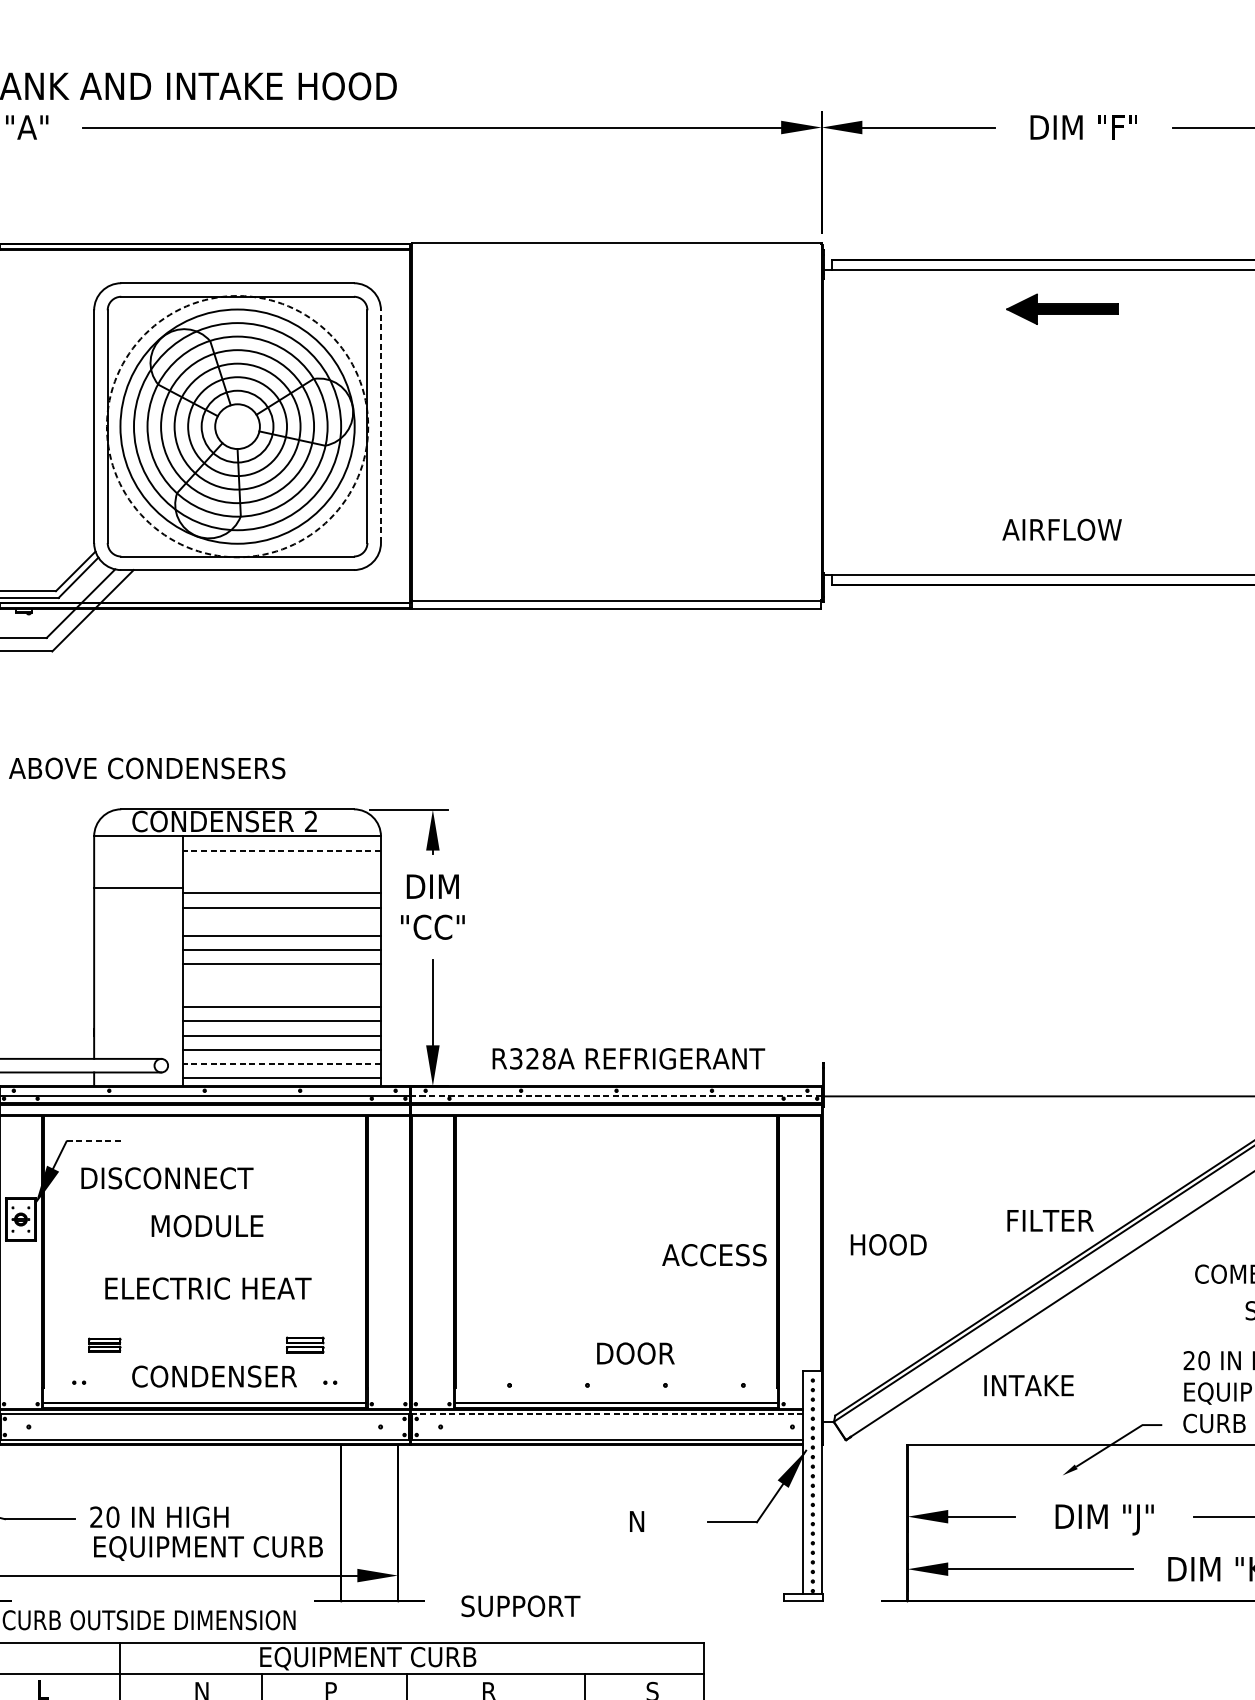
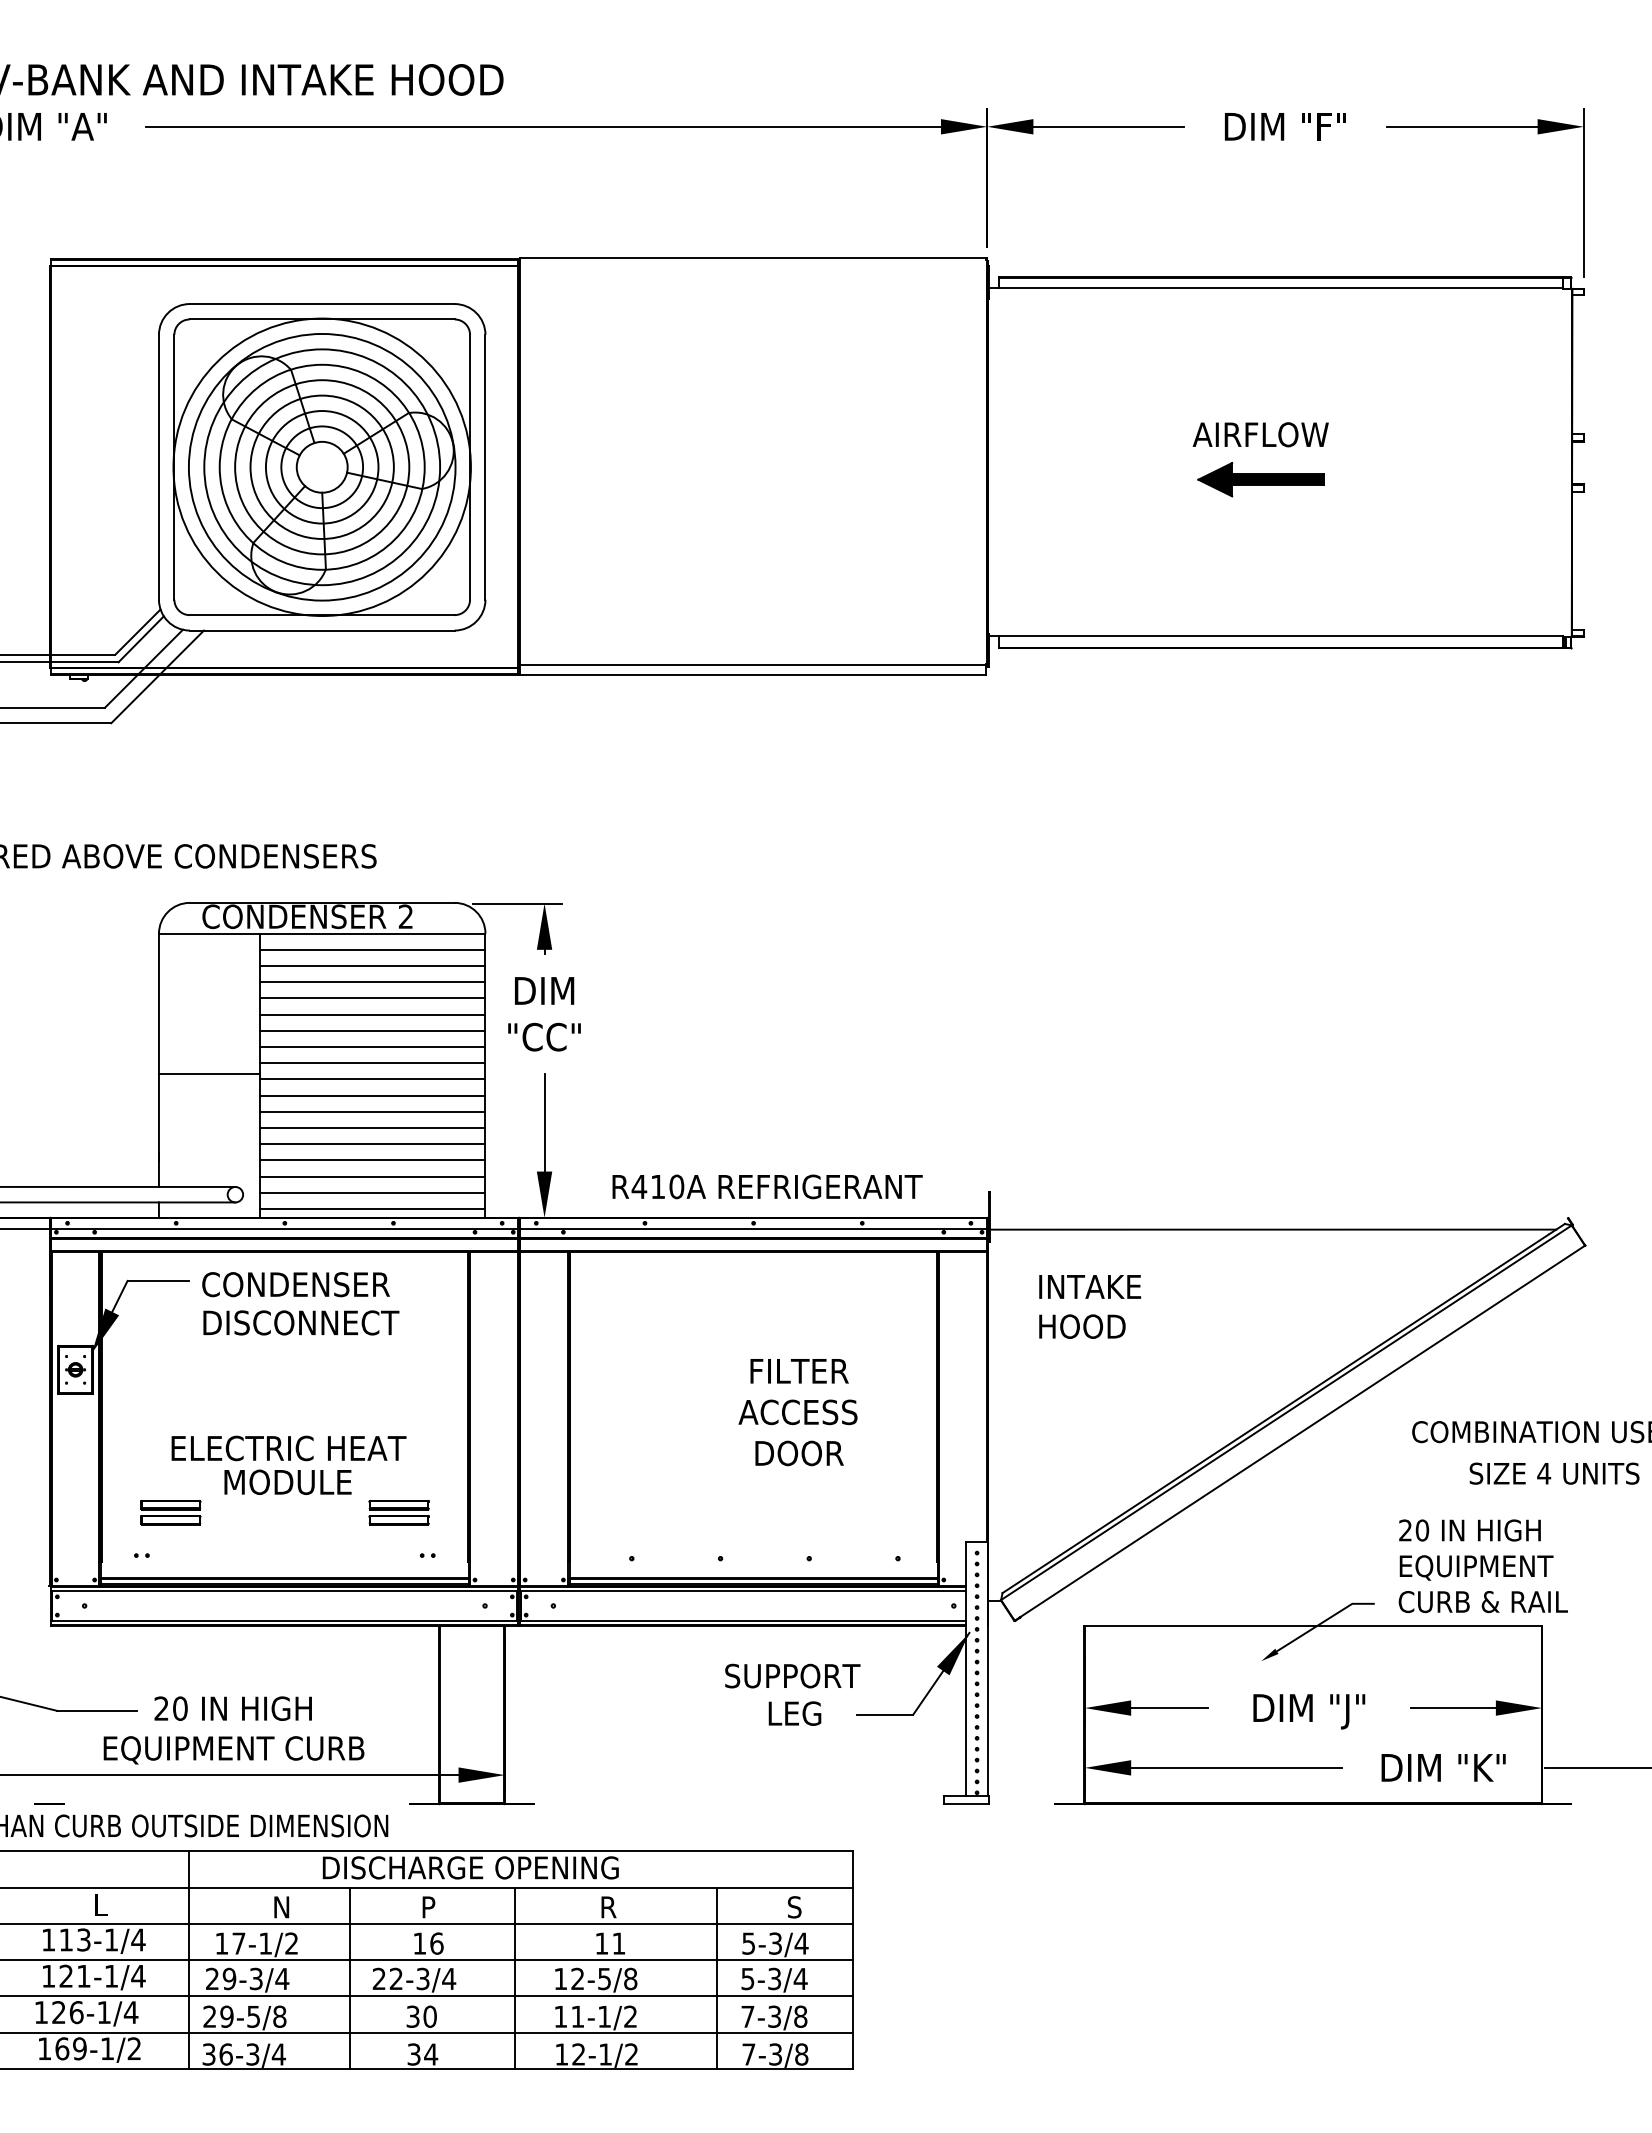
part: (1061, 309) -> (1260, 479), moved
line: (381, 425) -> (485, 466), dashed -> solid
circle: (236, 426) -> (321, 467), dashed -> solid
text: (1061, 529) -> (1260, 434), moved
line: (281, 850) -> (372, 949), dashed -> solid
line: (281, 865) -> (372, 966), added
line: (281, 879) -> (372, 982), added
line: (138, 888) -> (209, 1074), moved
line: (281, 921) -> (372, 1030), added
line: (281, 978) -> (372, 1095), added
line: (281, 992) -> (372, 1111), added
text: (532, 1058) -> (657, 1186), R328A -> R410A
line: (281, 1063) -> (372, 1192), dashed -> solid
line: (616, 1095) -> (753, 1228), dashed -> solid
line: (93, 1141) -> (158, 1280), dashed -> solid
text: (167, 1177) -> (301, 1322), moved
text: (1050, 1220) -> (799, 1371), moved
text: (207, 1225) -> (287, 1481), moved
text: (888, 1244) -> (1082, 1326), moved
text: (713, 1255) -> (797, 1412), moved
part: (104, 1344) -> (170, 1512), size x1.67
part: (304, 1344) -> (398, 1512), size x1.43
text: (635, 1353) -> (799, 1453), moved
text: (214, 1376) -> (295, 1284), moved
text: (1028, 1385) -> (1089, 1286), moved
line: (606, 1414) -> (742, 1591), dashed -> solid
text: (654, 1521) -> (796, 1713), N -> LEG
text: (207, 1548) -> (233, 1750), moved
text: (520, 1605) -> (792, 1675), moved
text: (367, 1658) -> (470, 1869), EQUIPMENT CURB -> DISCHARGE OPENING

